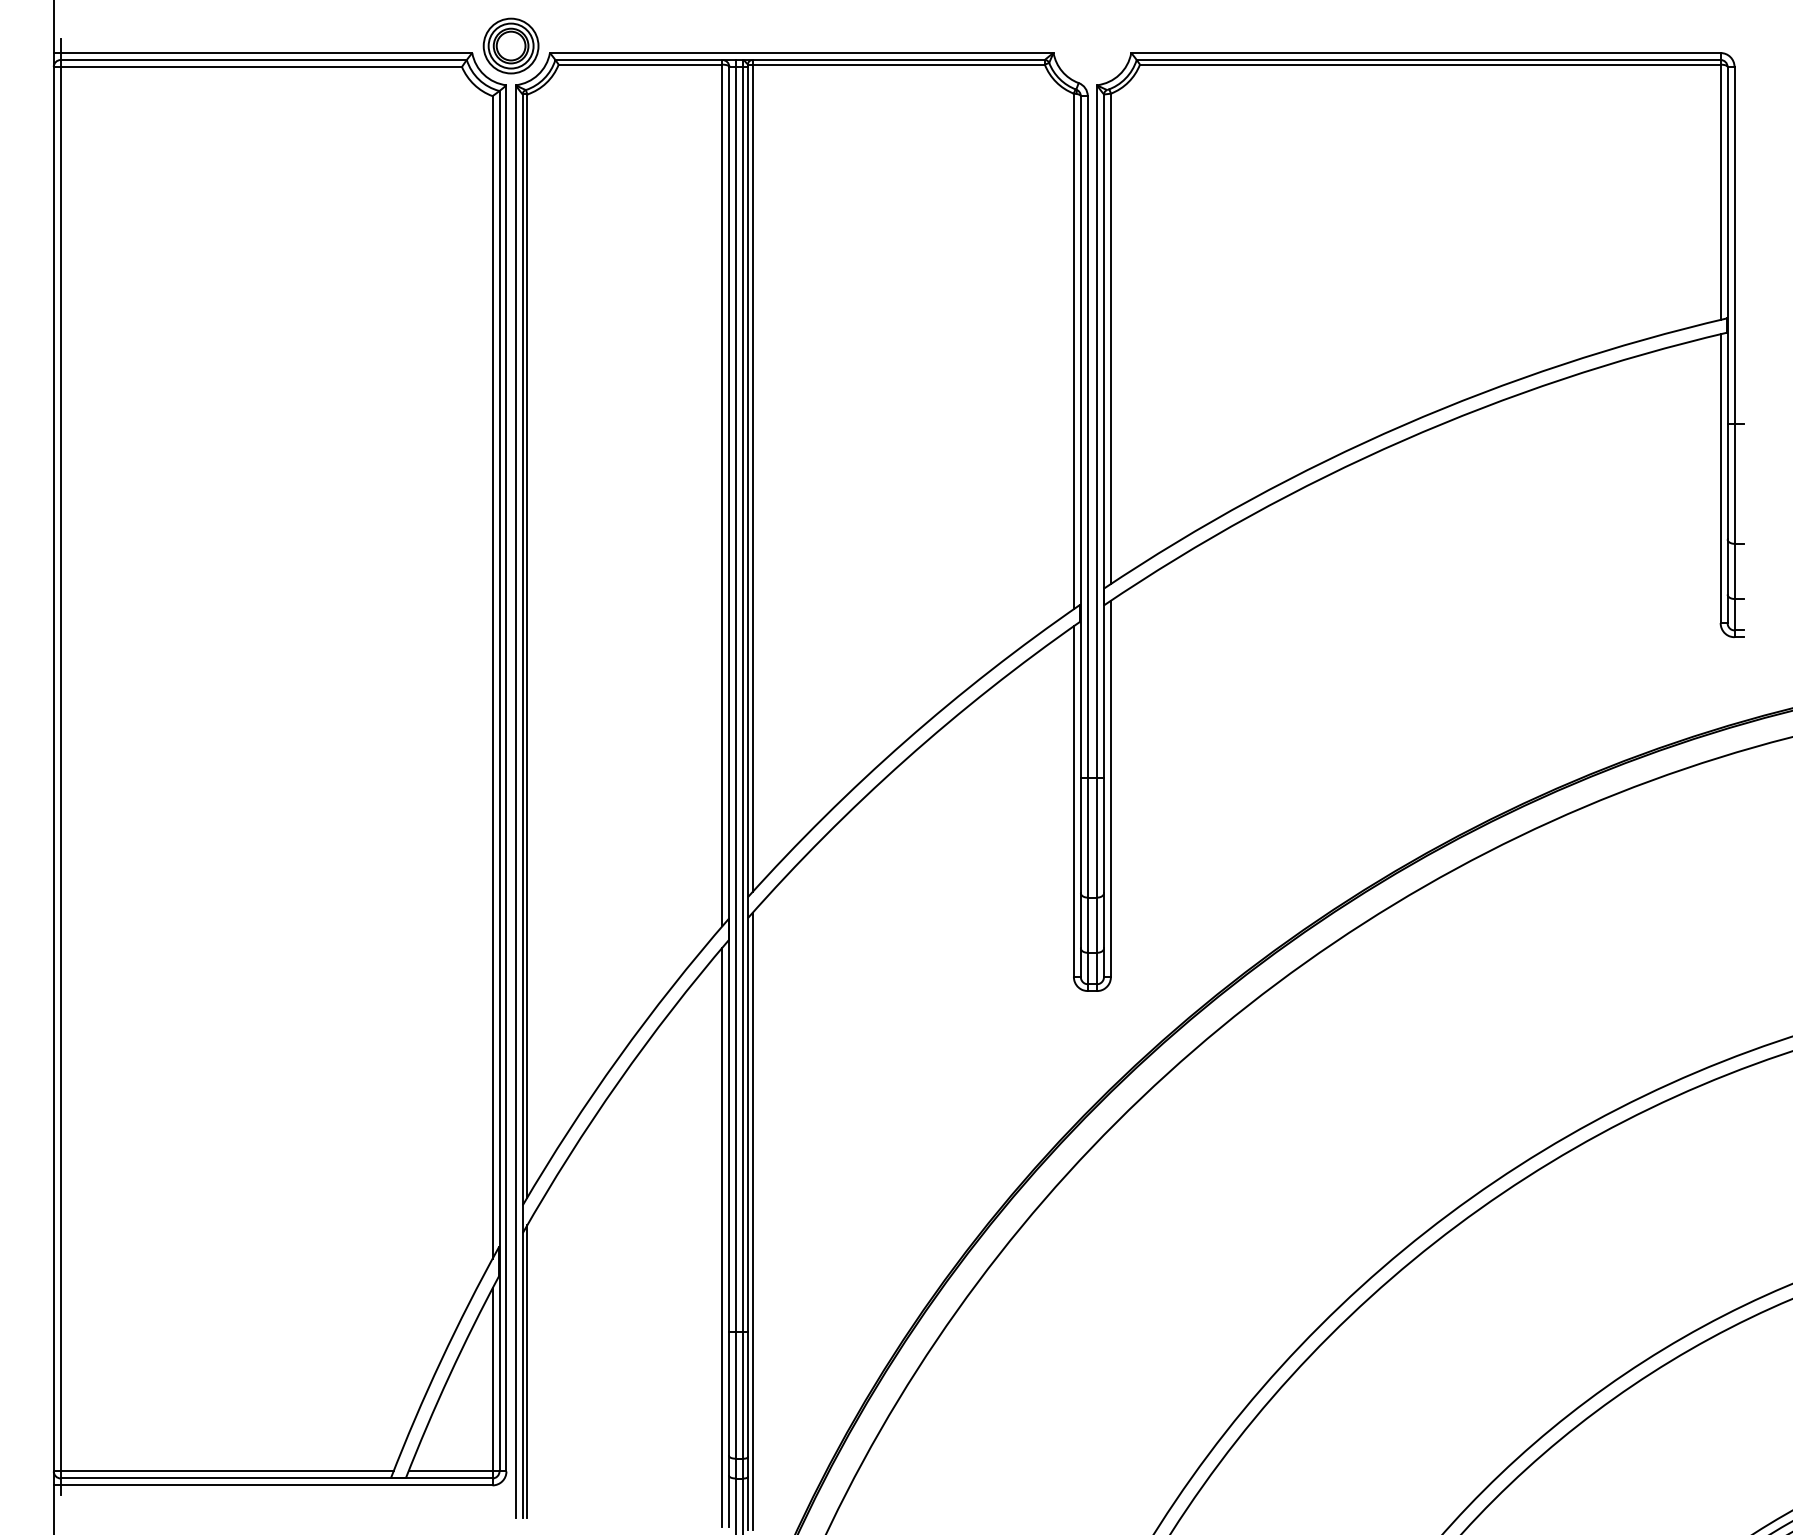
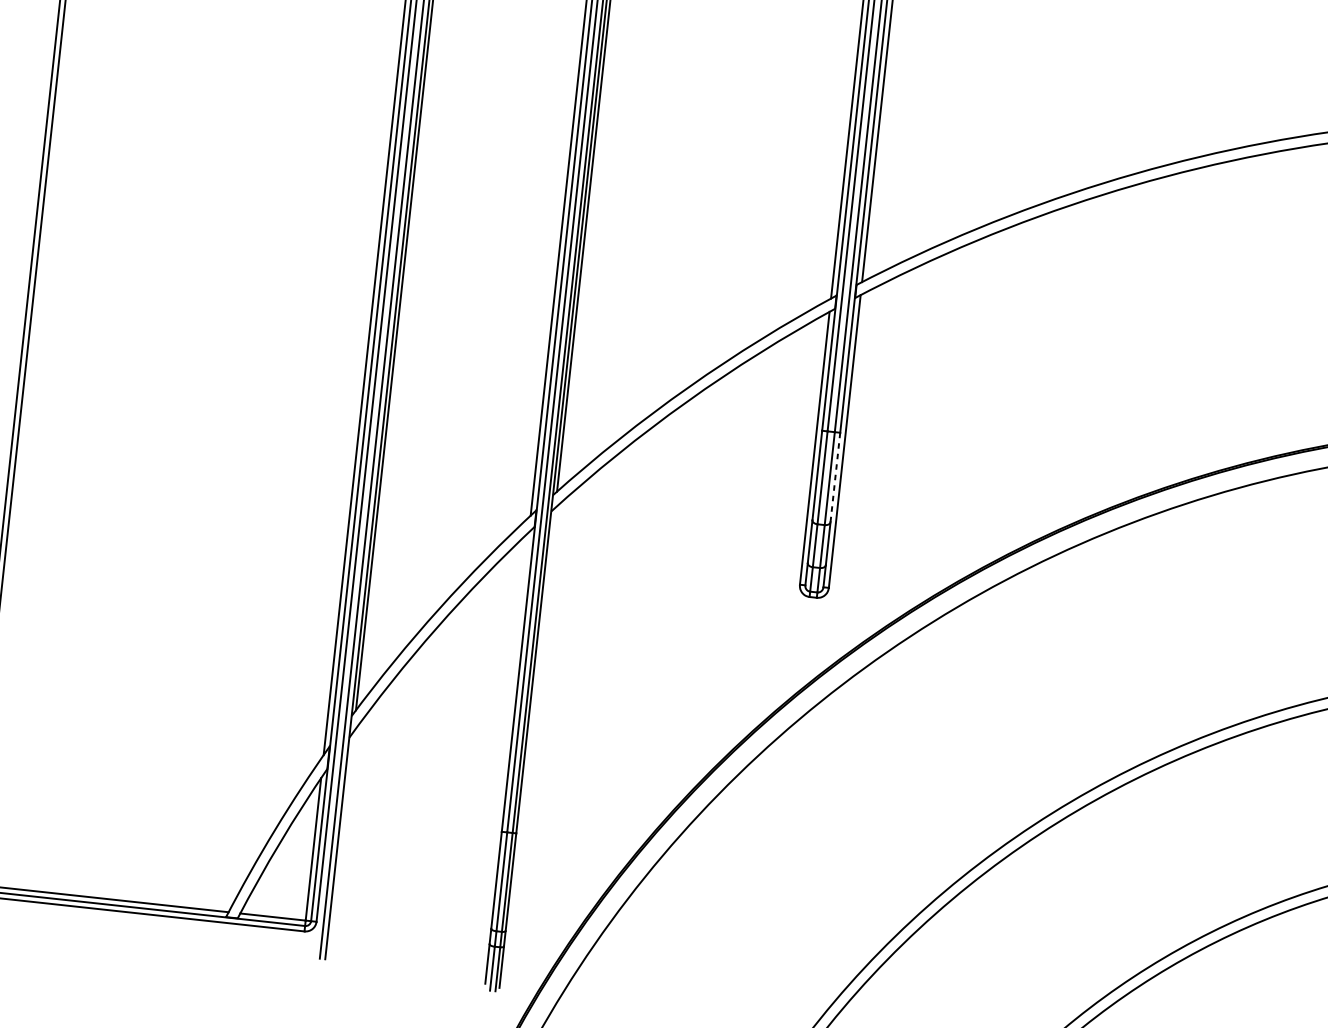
line: (1104, 836) -> (835, 478), solid -> dashed
line: (752, 1221) -> (529, 747), removed
line: (722, 1236) -> (504, 757), removed
line: (527, 1371) -> (341, 845), removed

